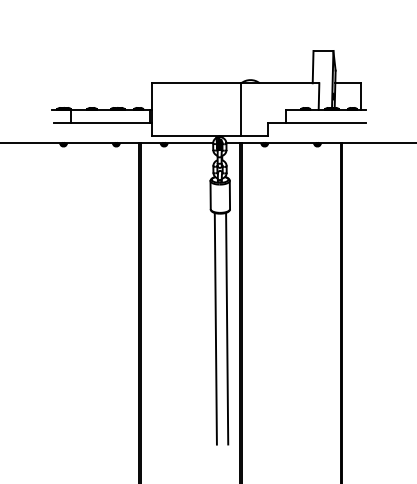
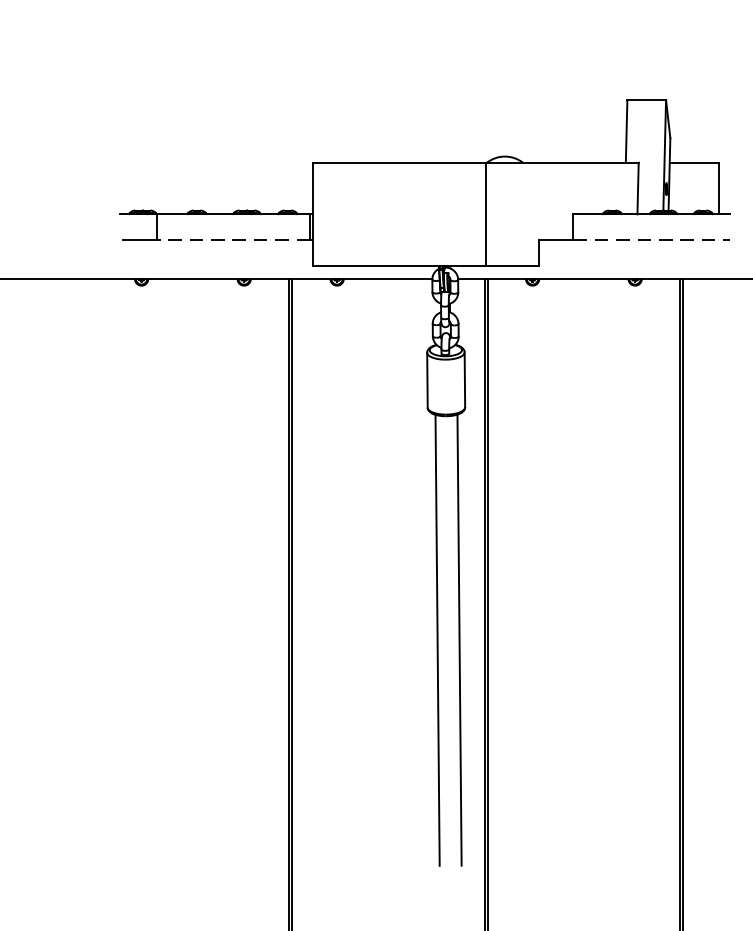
line: (110, 123) -> (232, 240), solid -> dashed
line: (326, 123) -> (652, 240), solid -> dashed

